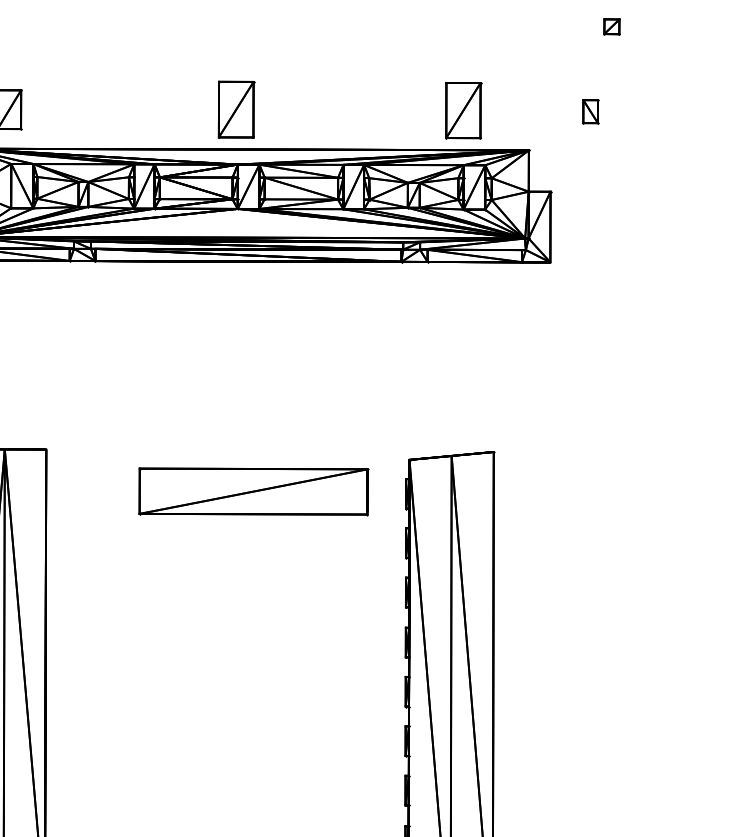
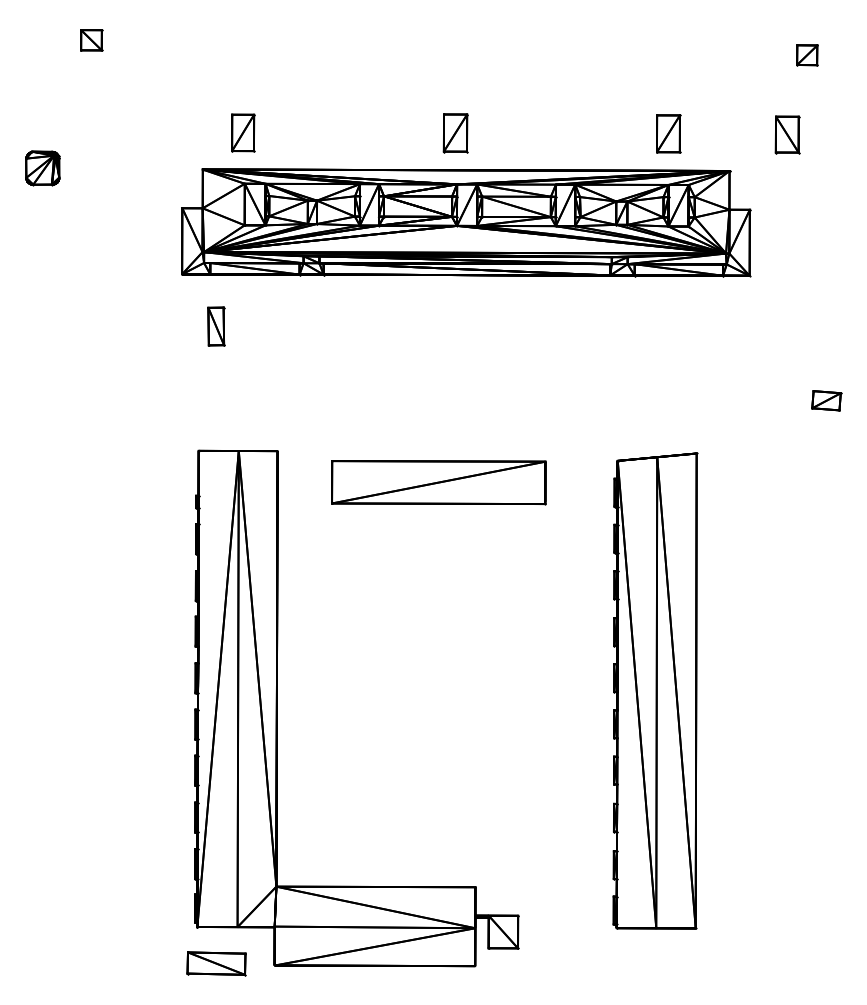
part: (612, 26) -> (807, 55), size x1.43
part: (236, 110) -> (455, 133), size x0.71
part: (463, 110) -> (668, 133), size x0.71
part: (590, 111) -> (787, 134), size x1.67
part: (632, 395) -> (826, 400), added
part: (253, 491) -> (438, 482), moved

